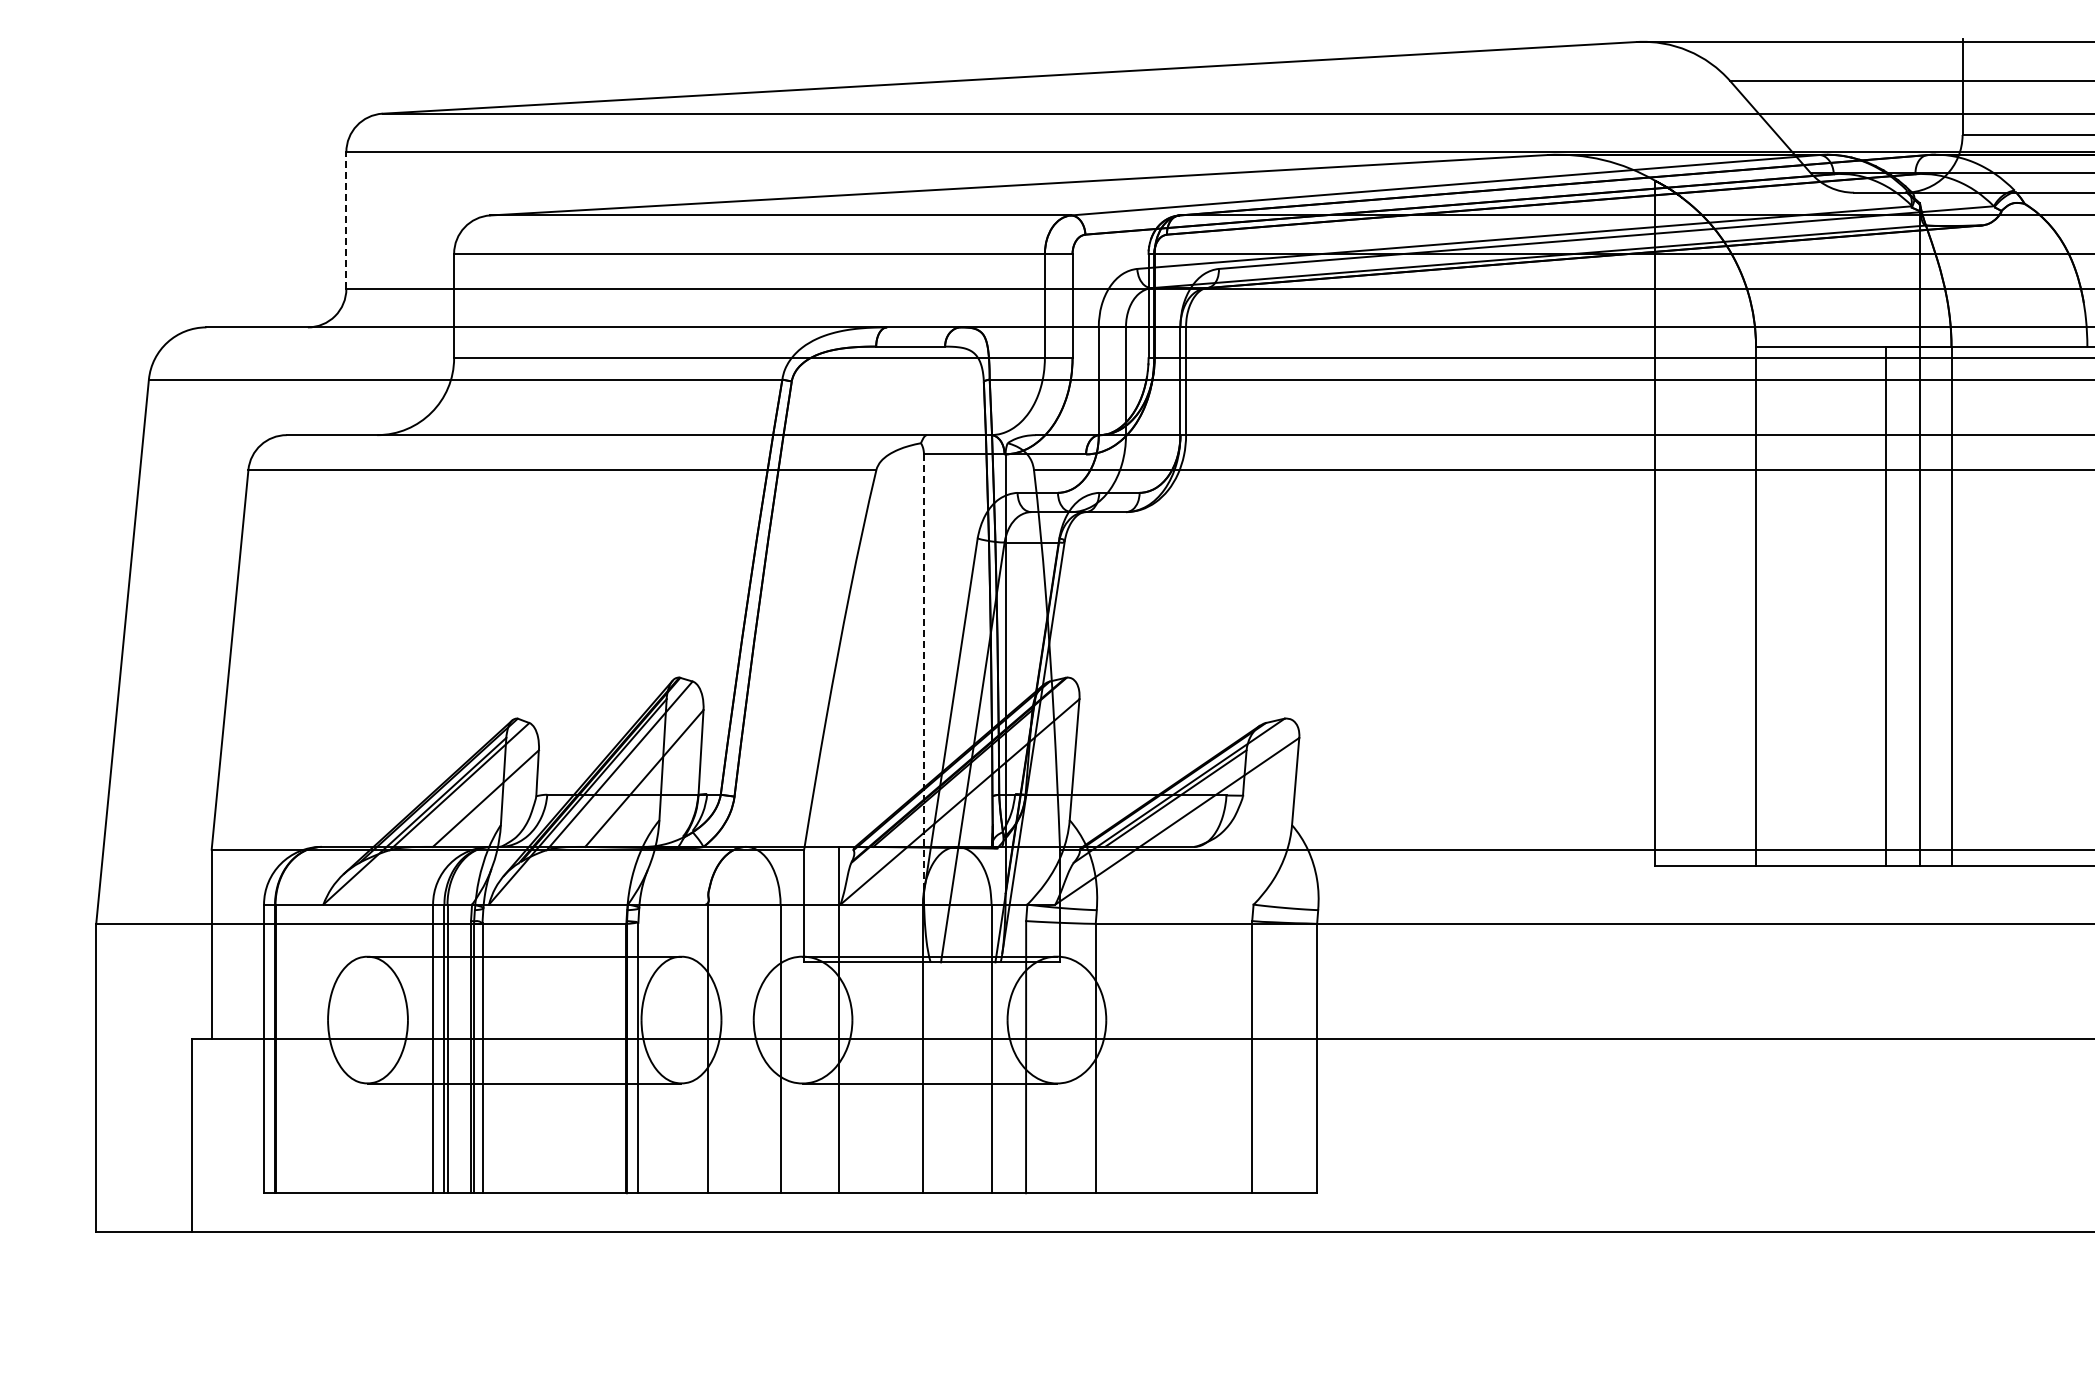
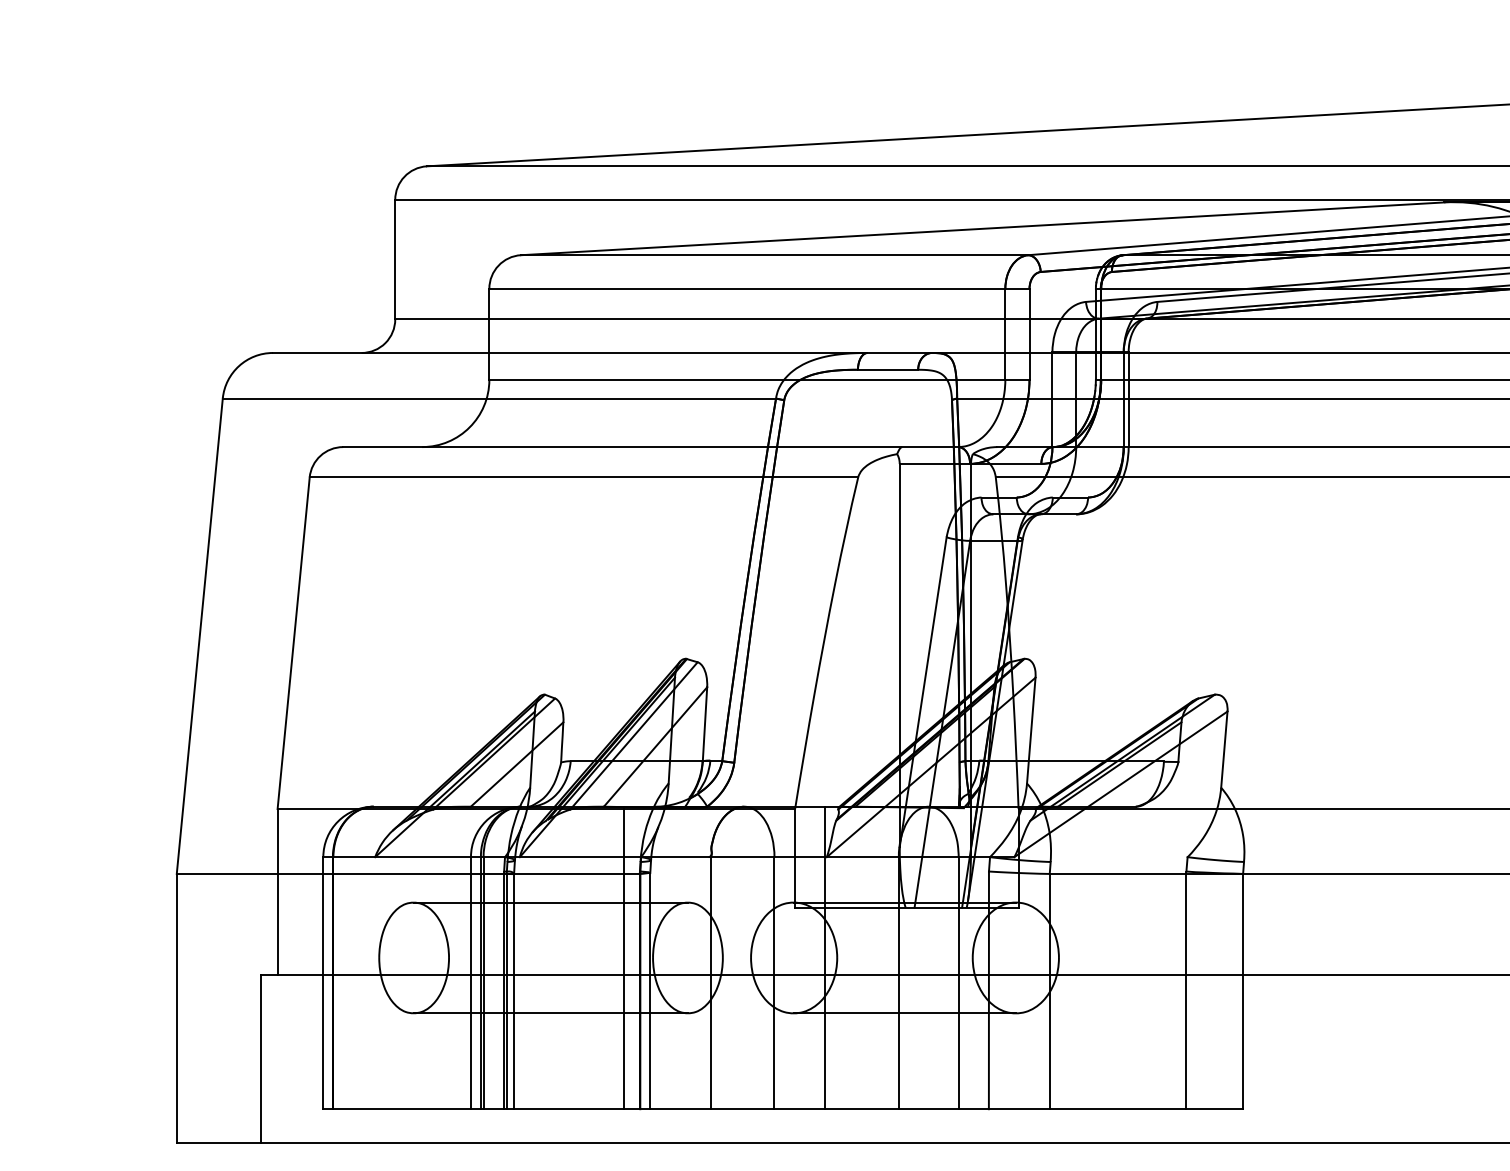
line: (346, 220) -> (395, 259), dashed -> solid
line: (923, 674) -> (899, 656), dashed -> solid
line: (607, 1019) -> (623, 957), added

